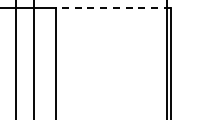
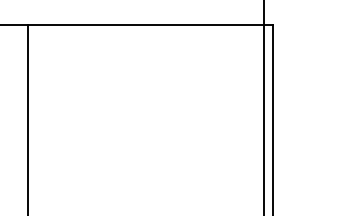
line: (112, 8) -> (148, 25), dashed -> solid

